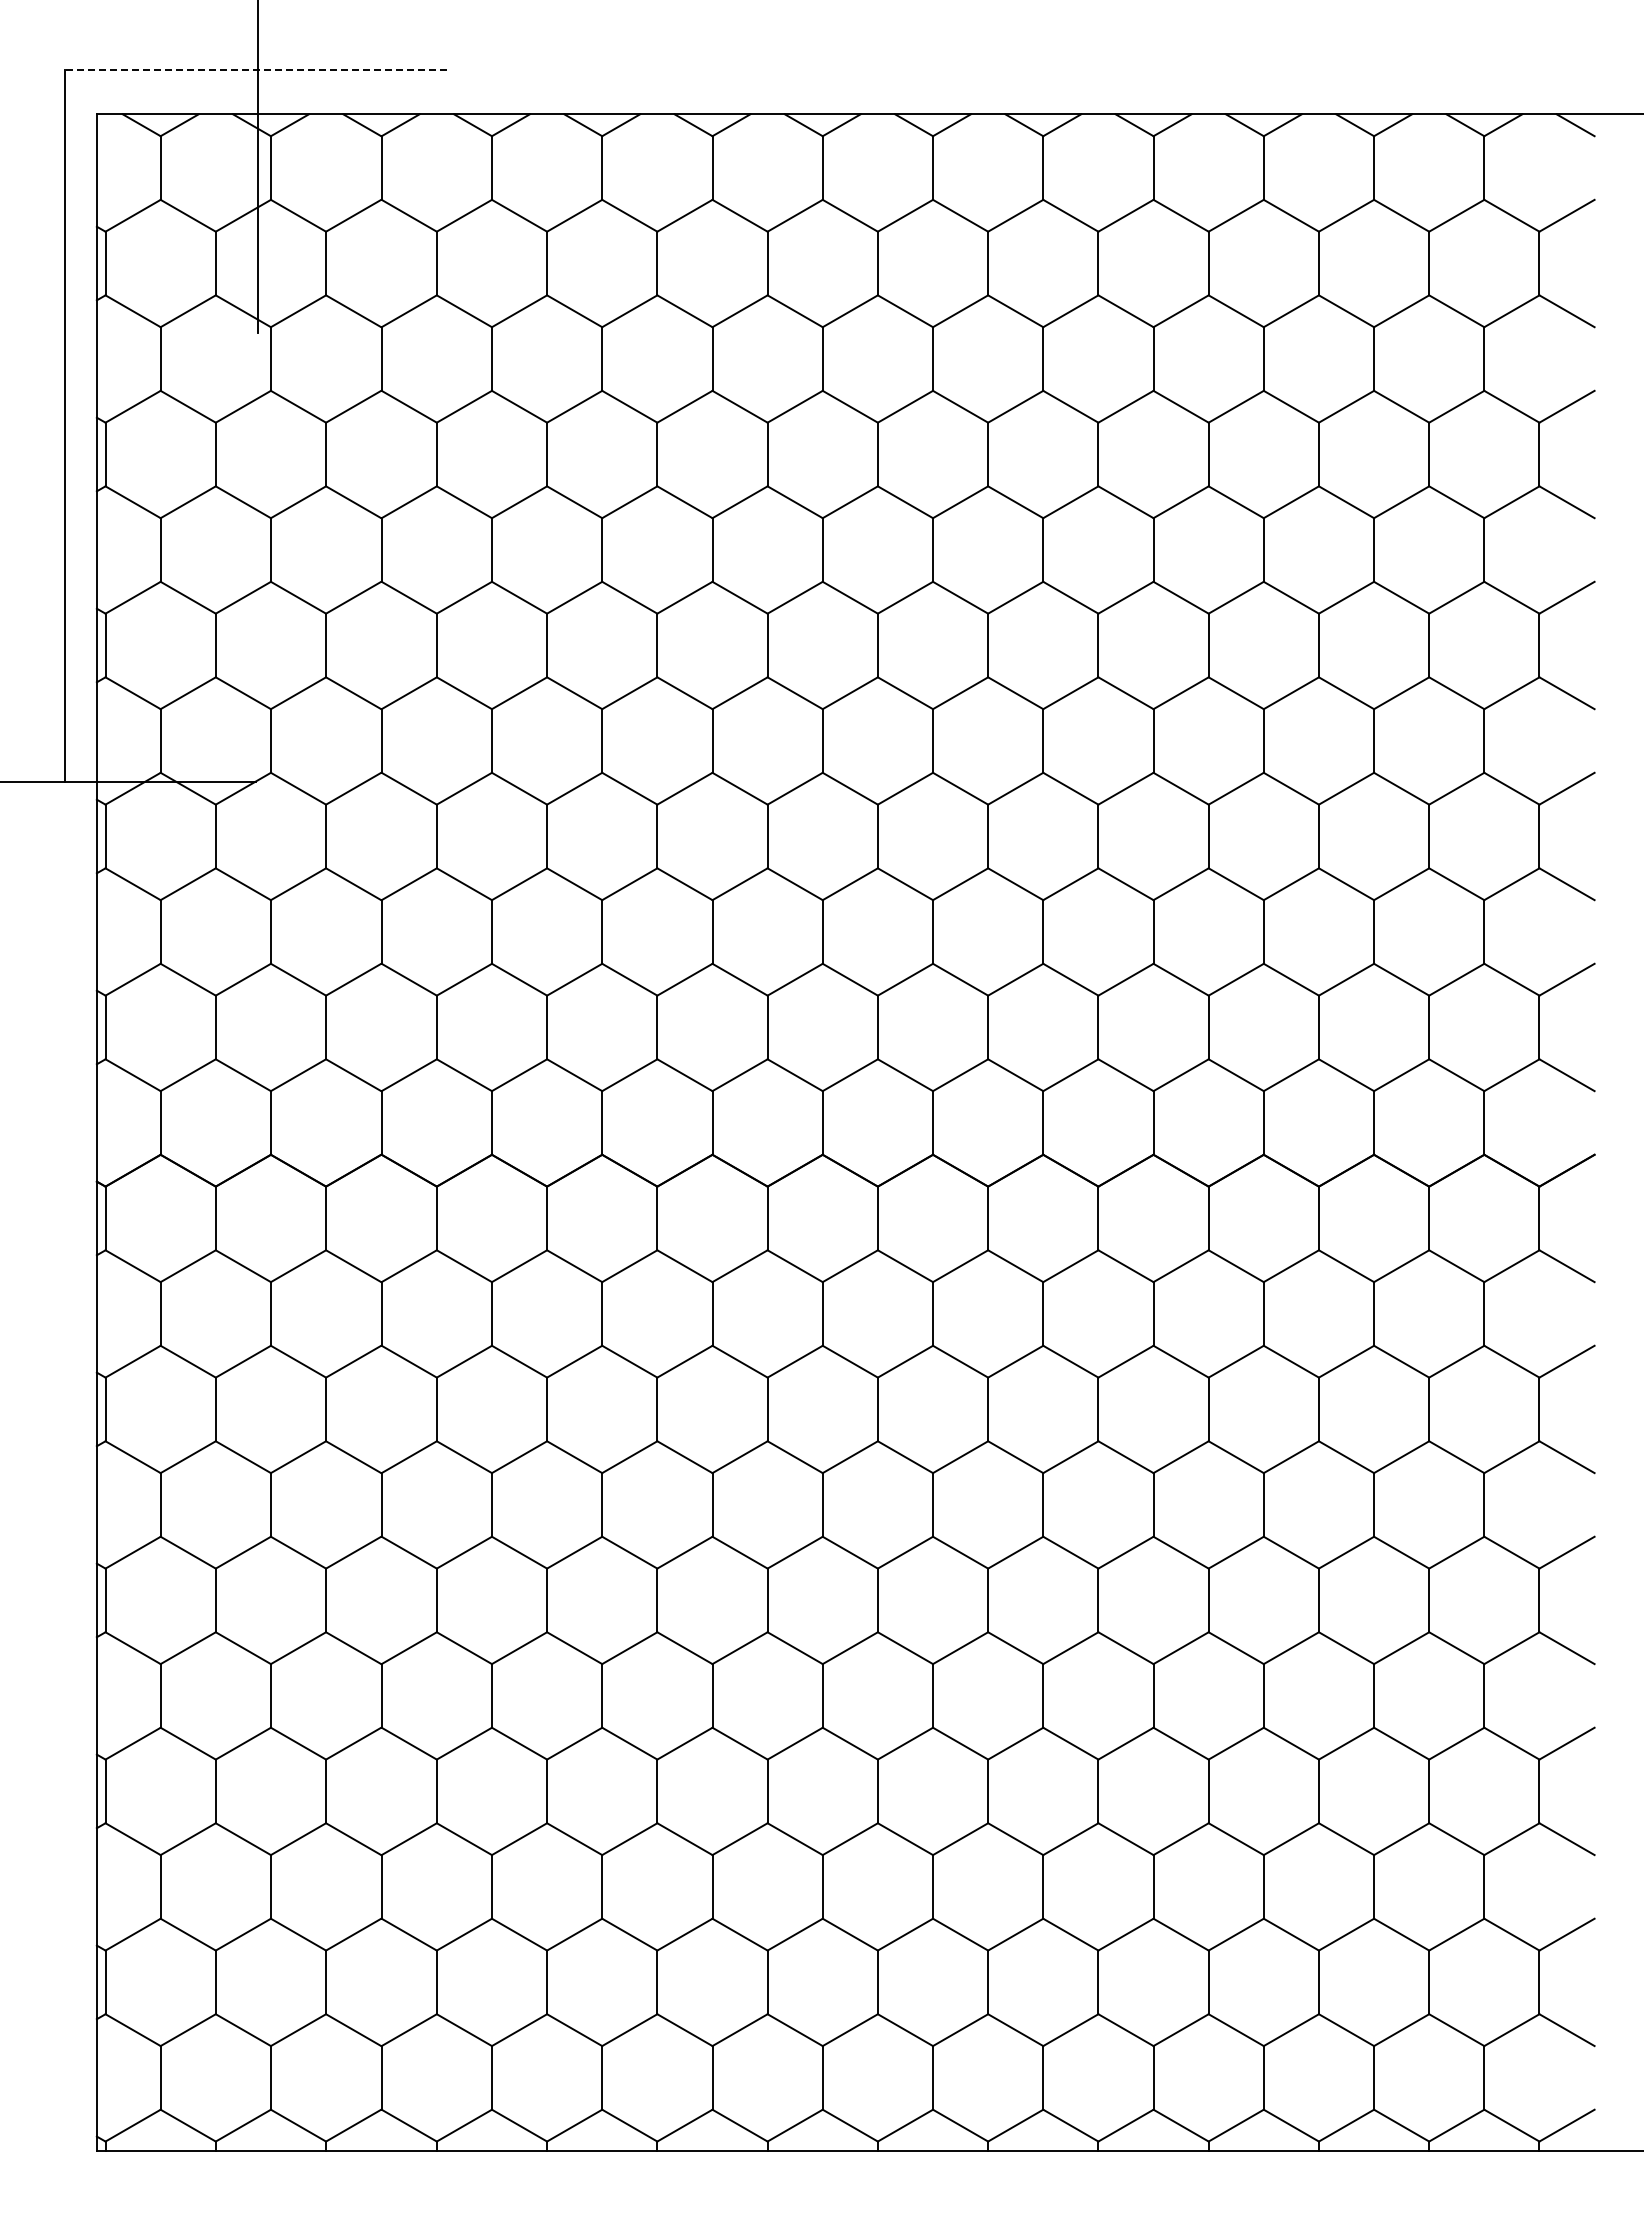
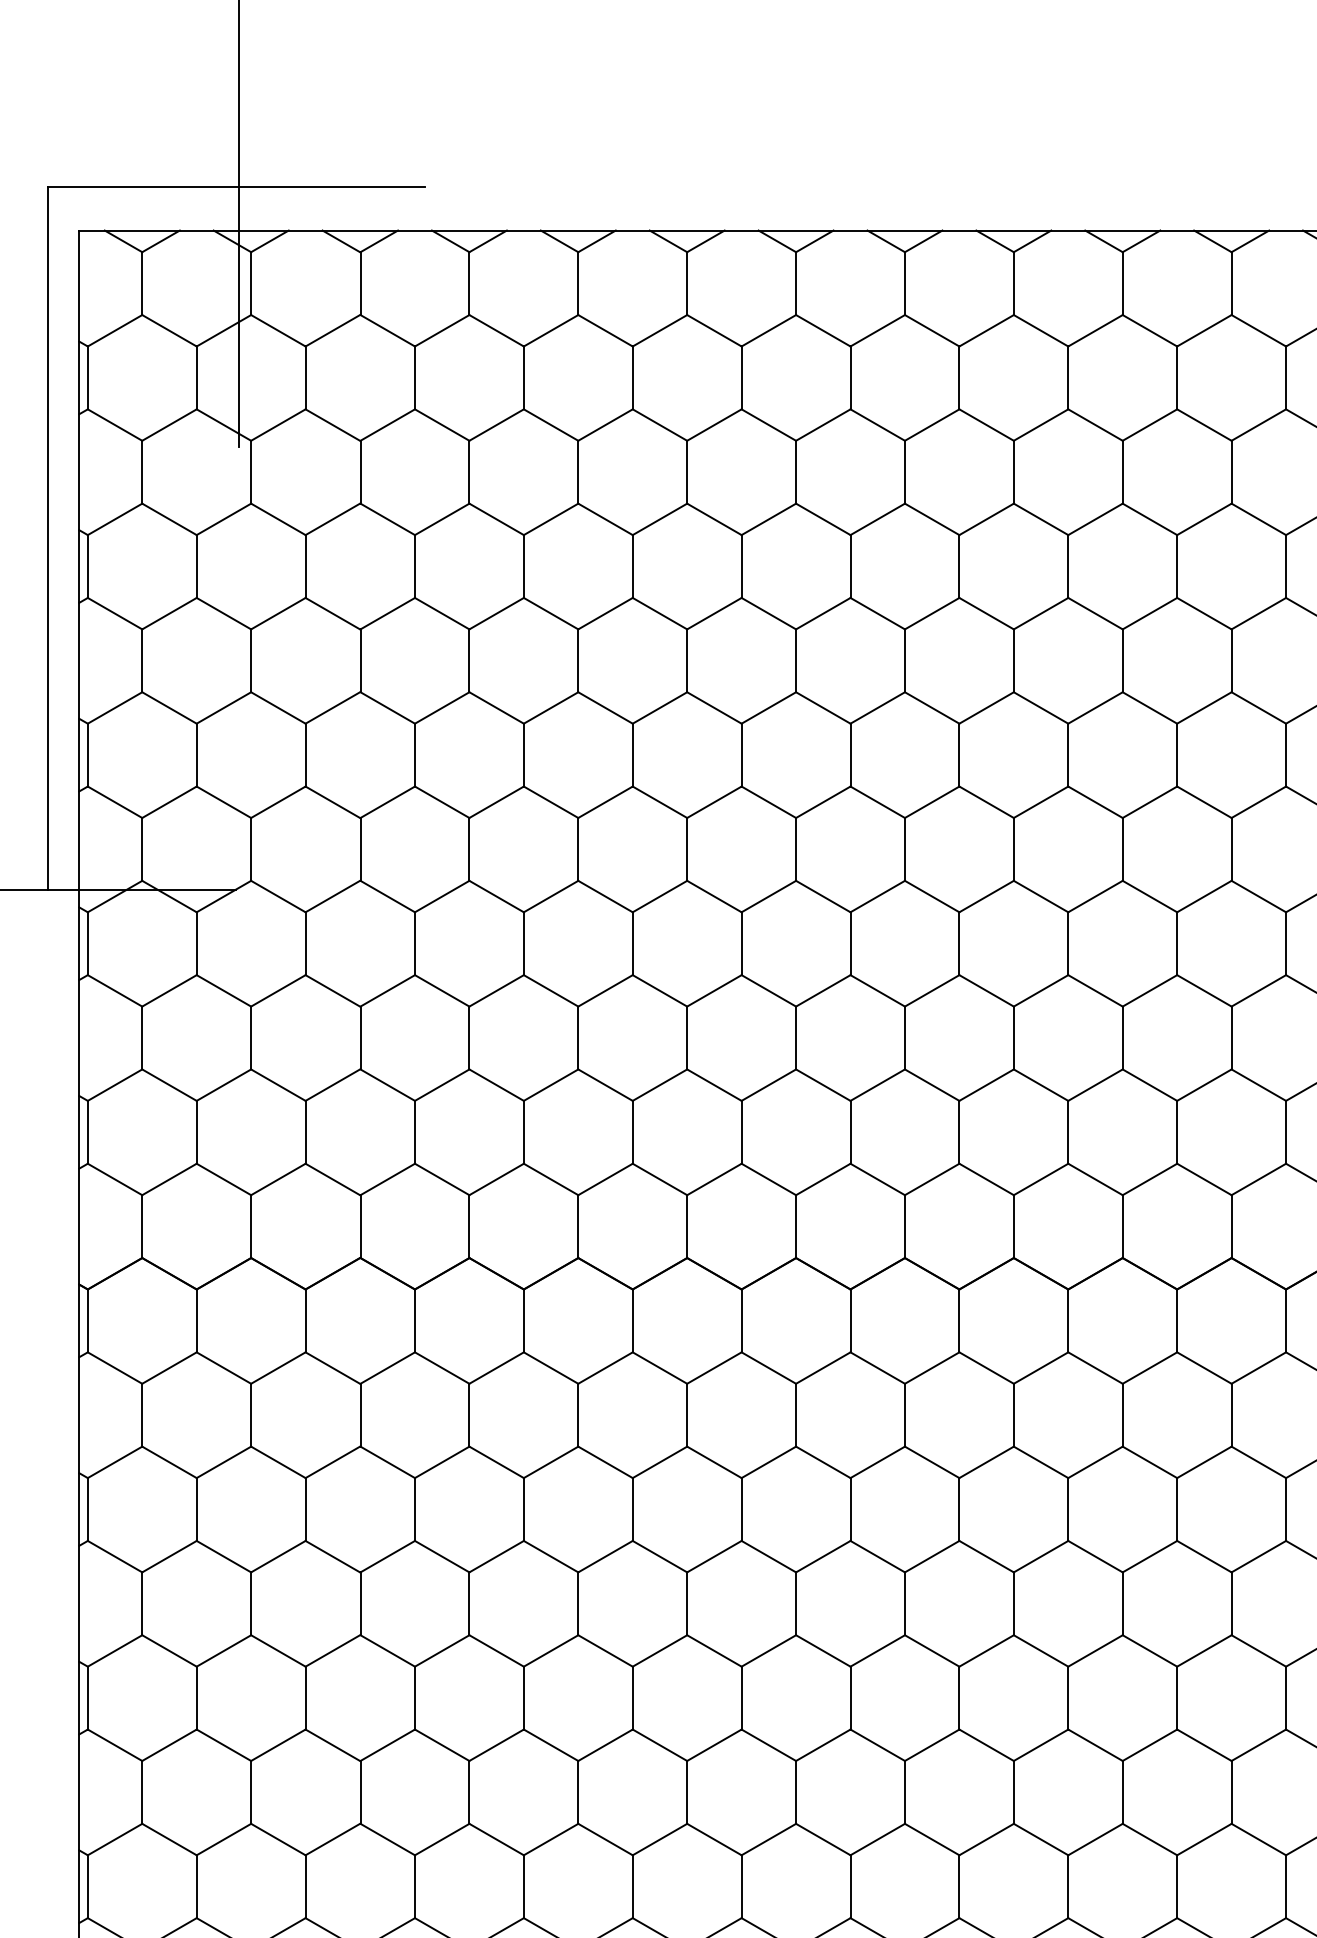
line: (256, 69) -> (236, 186), dashed -> solid

